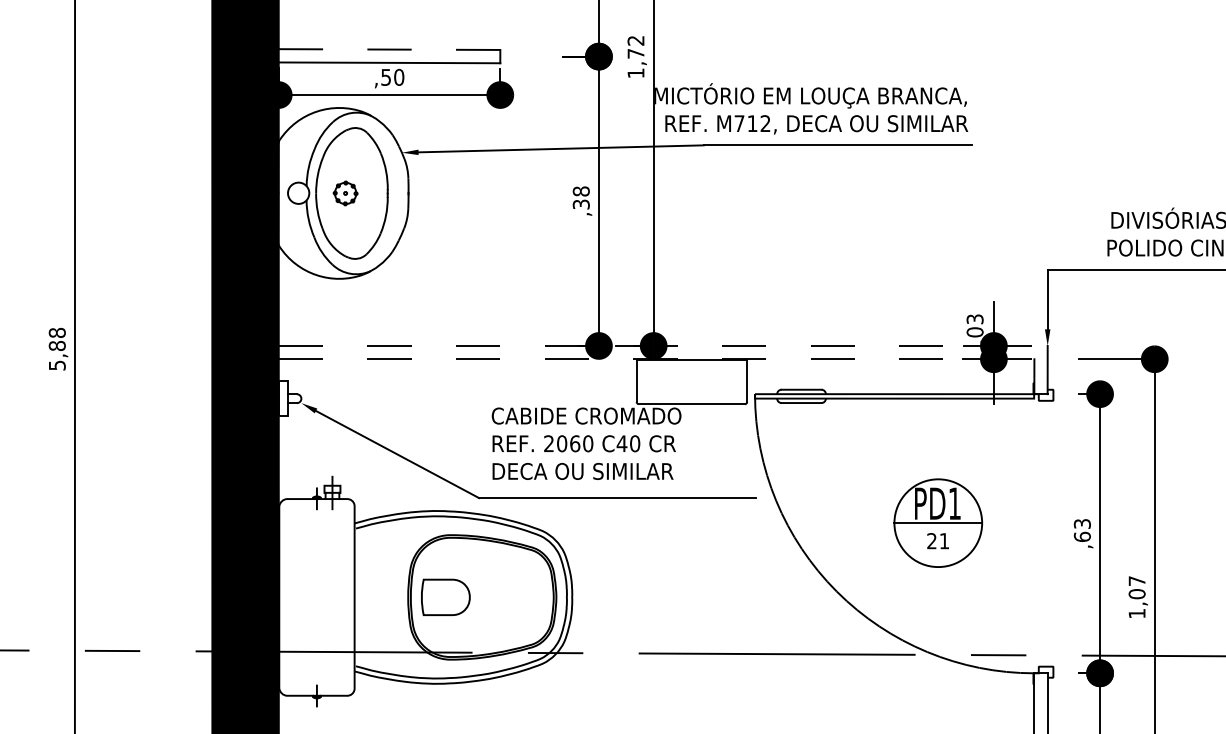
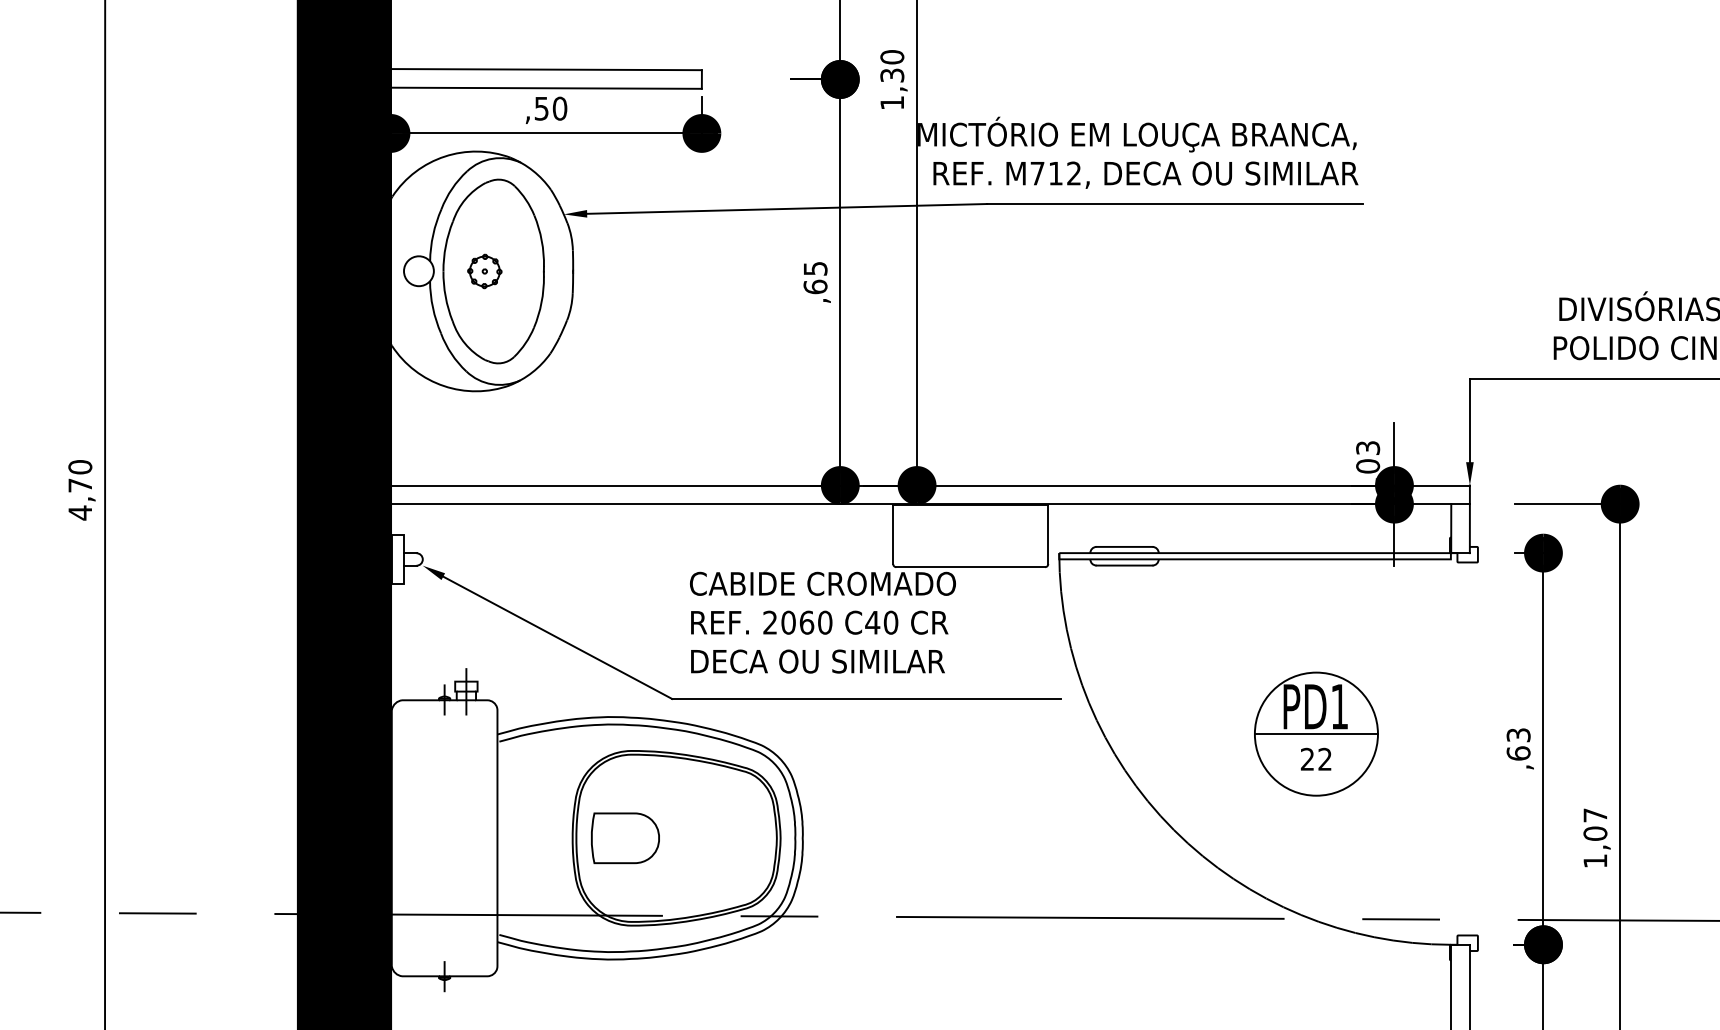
text: (636, 47) -> (892, 66), 1,72 -> 1,30
line: (389, 49) -> (546, 69), dashed -> solid
text: (581, 197) -> (815, 277), ,38 -> ,65
line: (663, 345) -> (931, 485), dashed -> solid
text: (57, 349) -> (80, 490), 5,88 -> 4,70
line: (663, 359) -> (931, 504), dashed -> solid
text: (944, 540) -> (1324, 758), 21 -> 22

